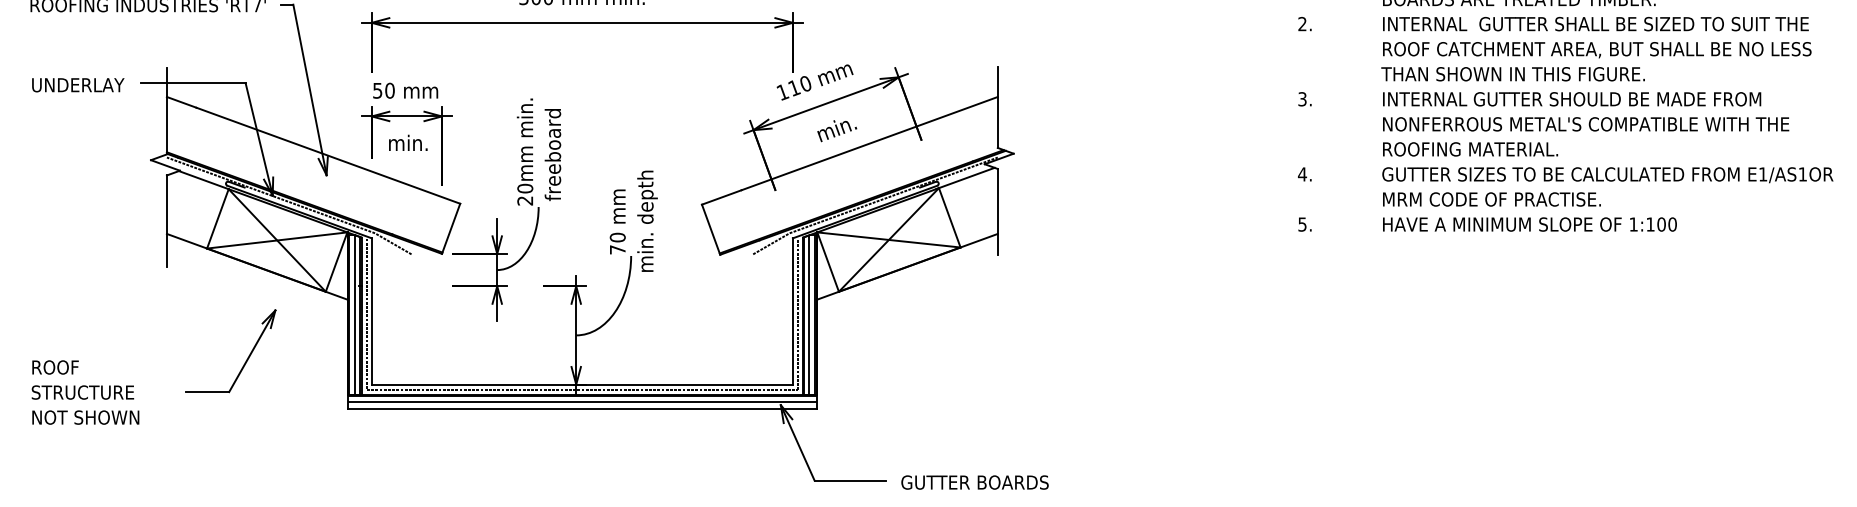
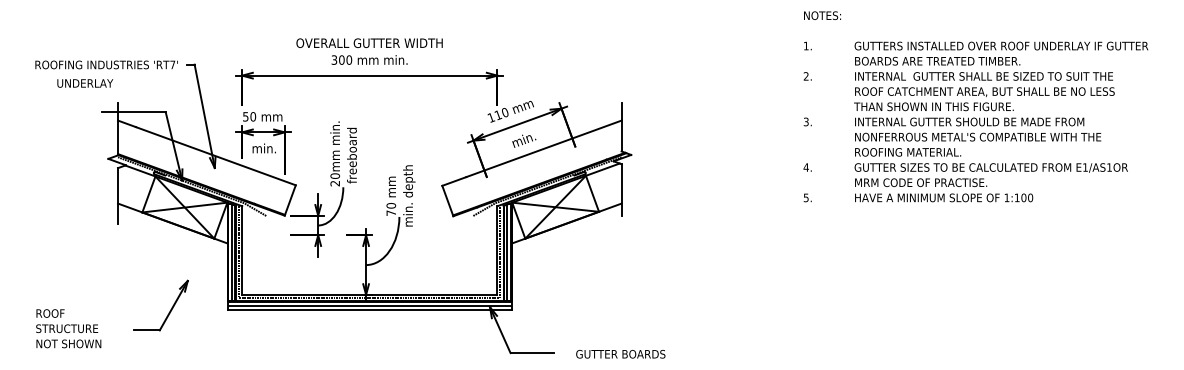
text: (78, 85) -> (85, 83), moved
part: (243, 362) -> (168, 312), moved
text: (85, 392) -> (68, 328), moved
text: (974, 482) -> (620, 354), moved

